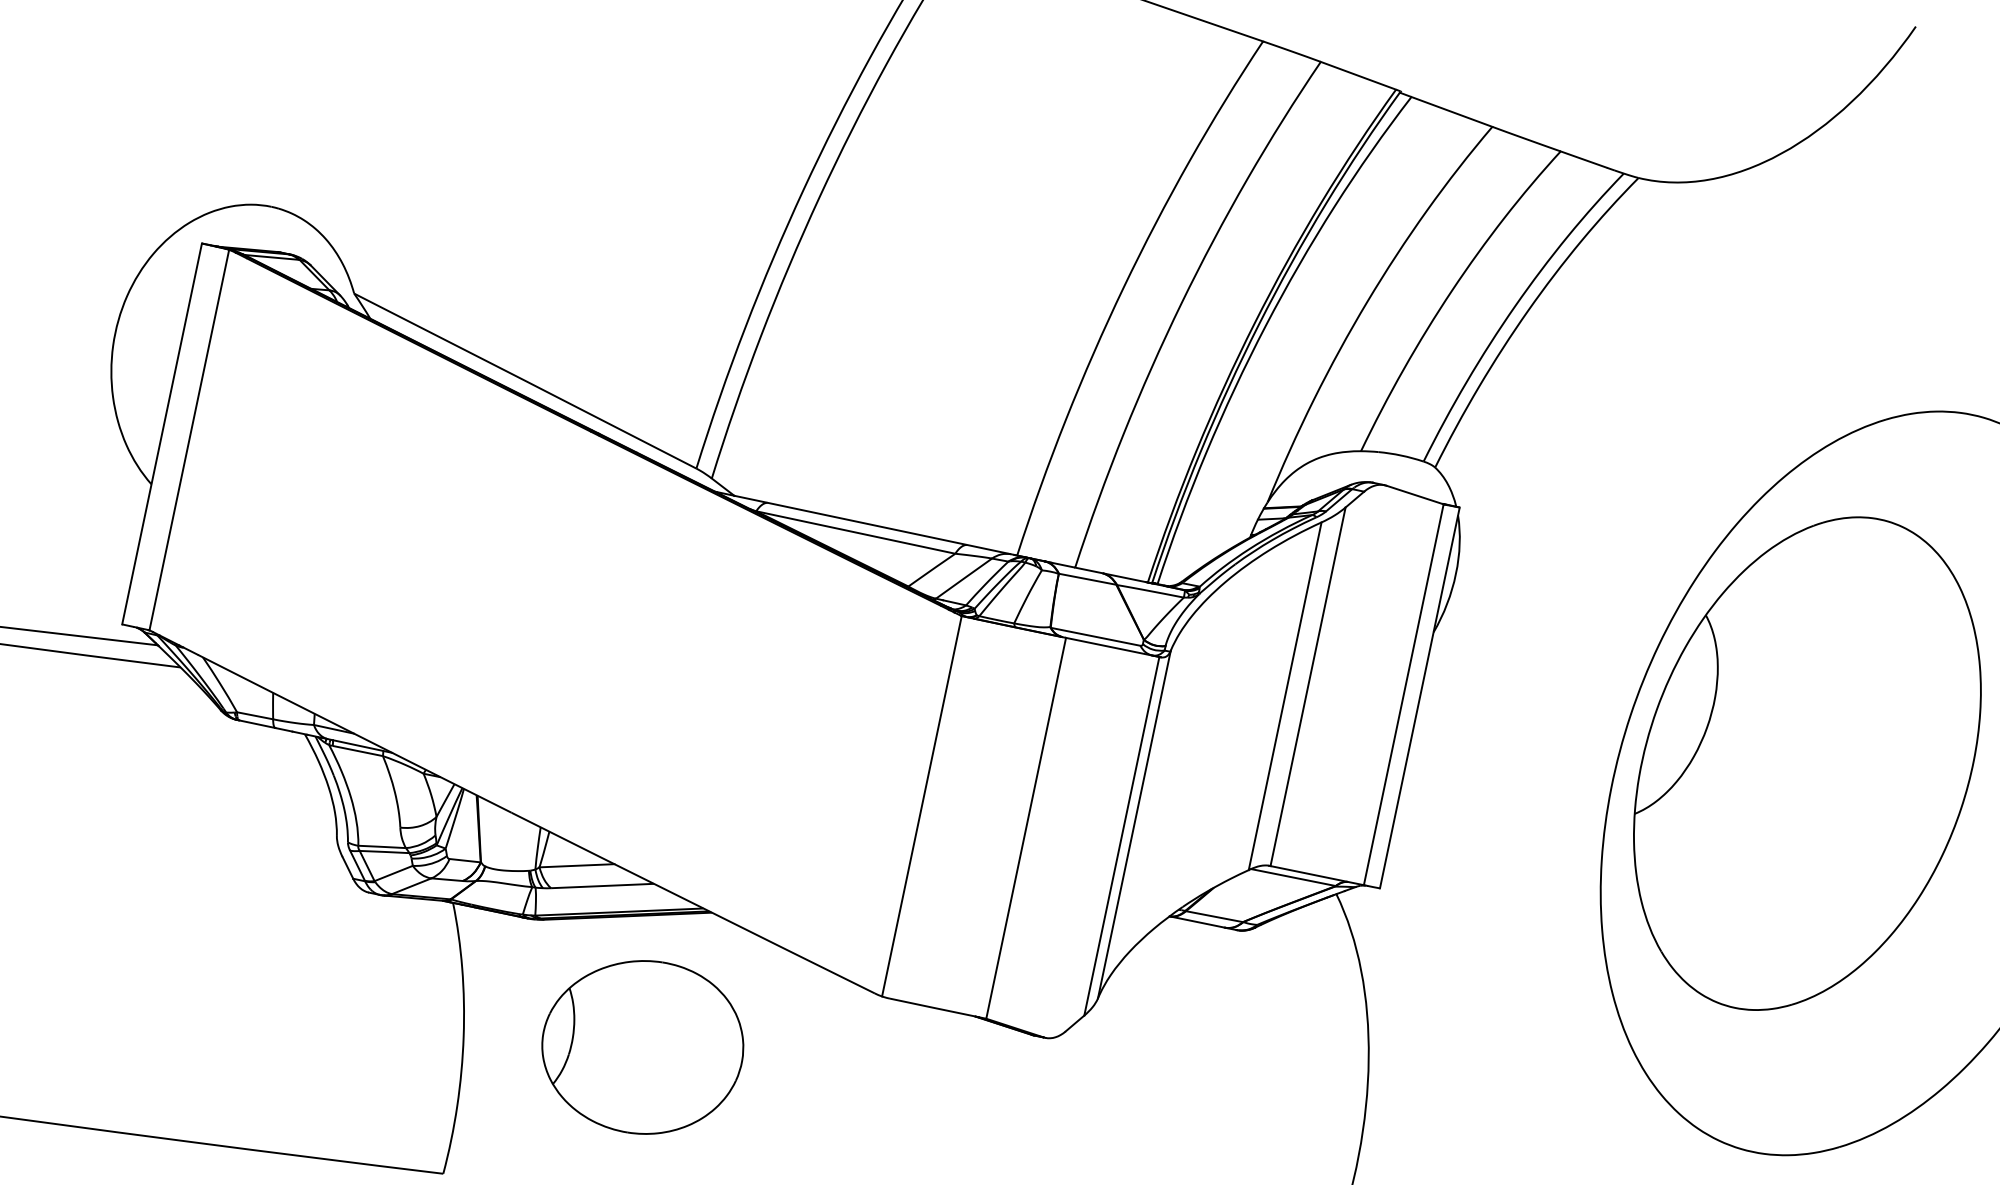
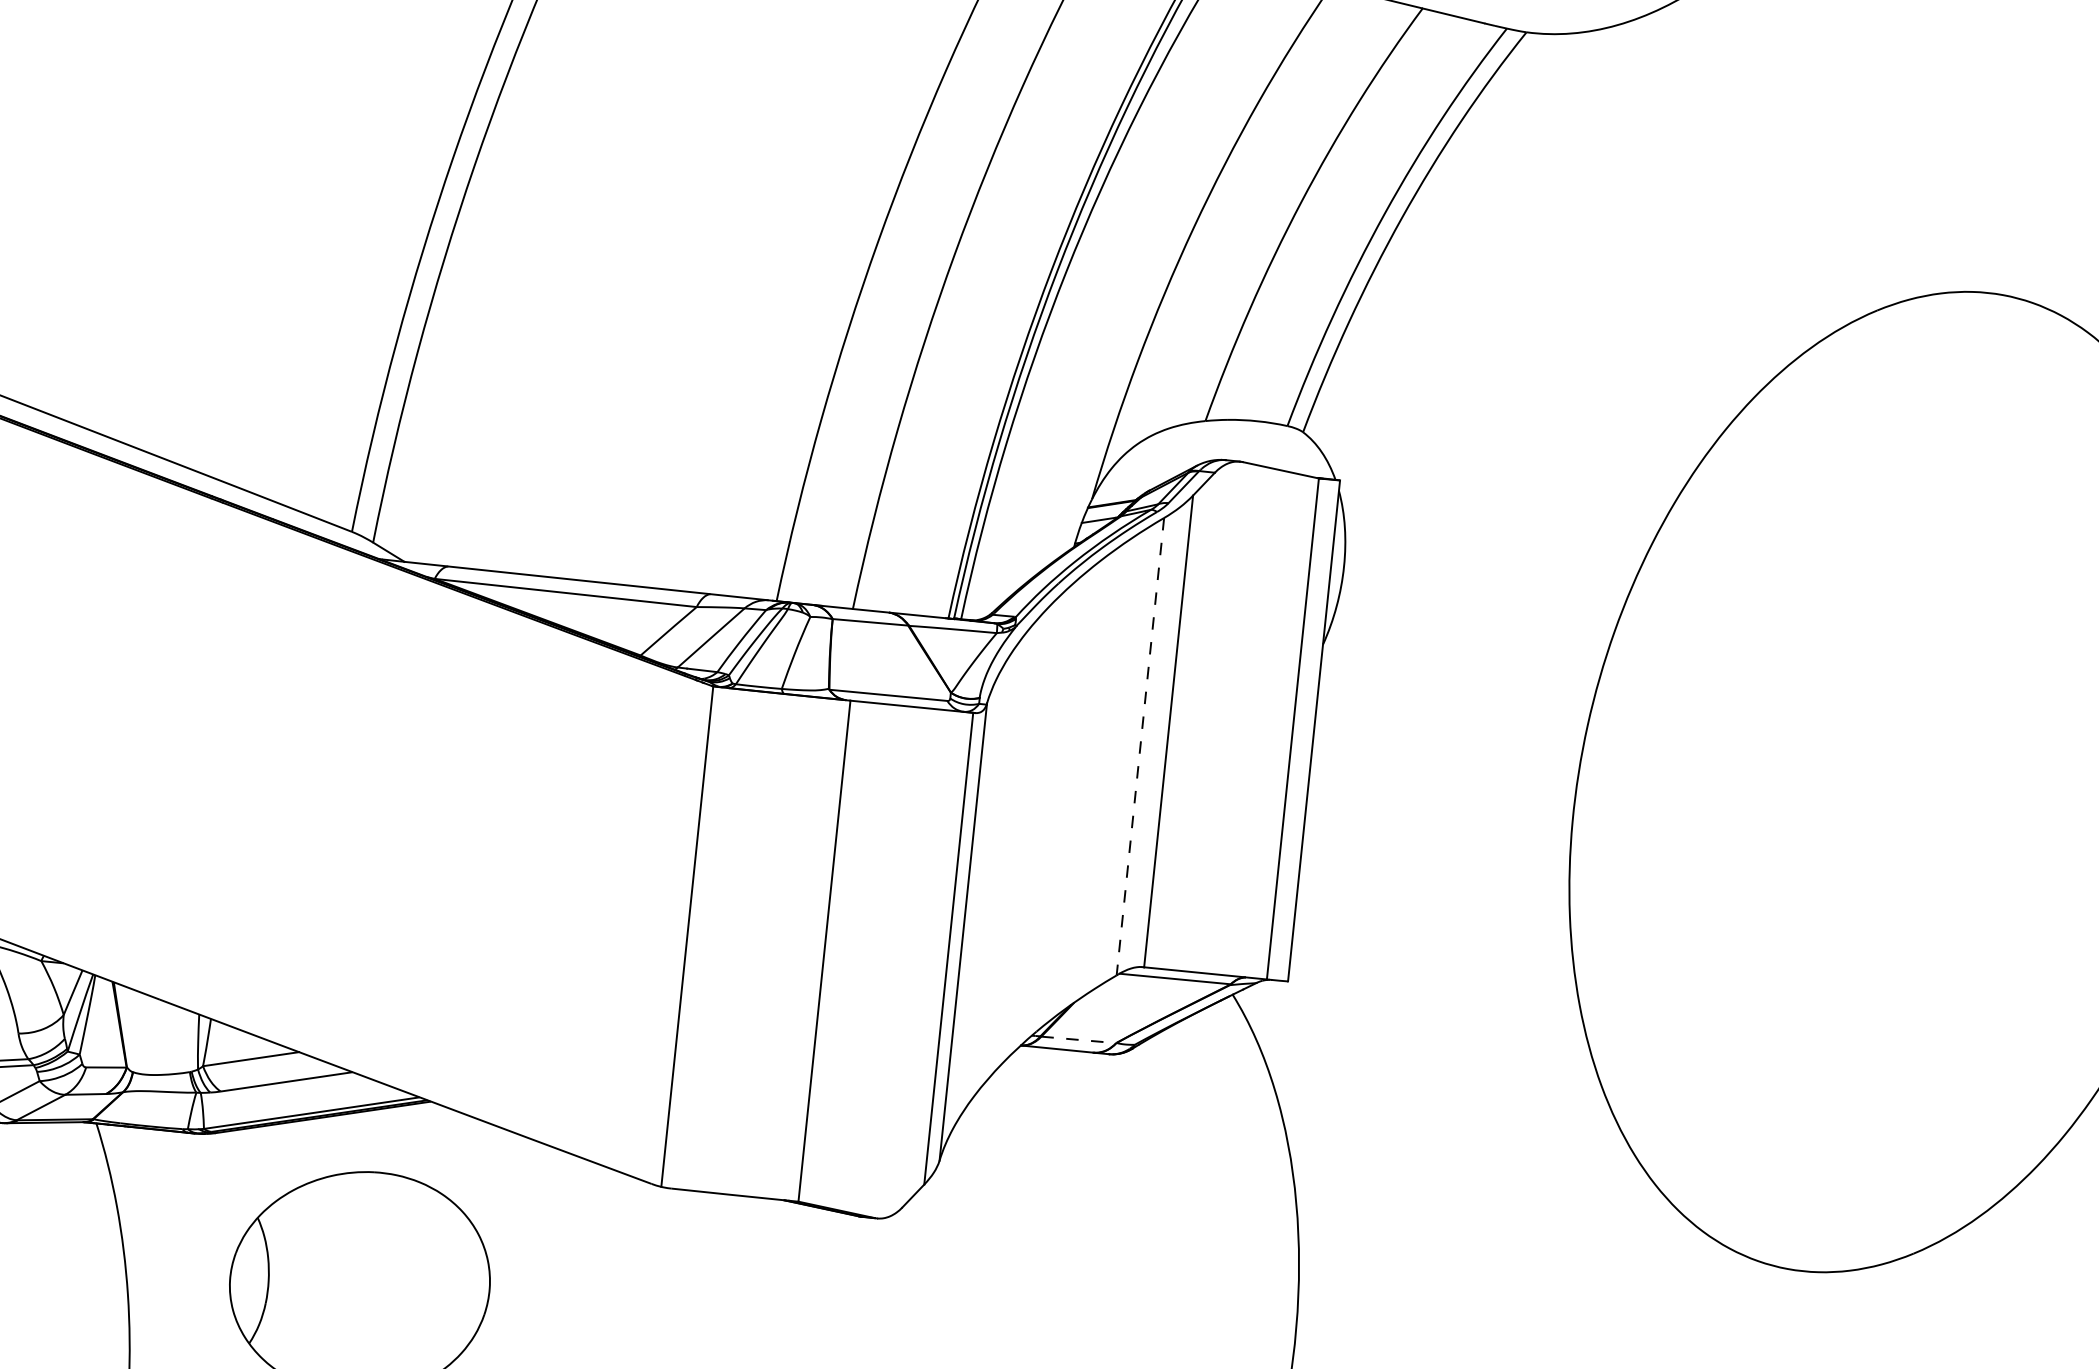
line: (1285, 696) -> (1140, 746), solid -> dashed
part: (1807, 763) -> (1821, 763), removed
line: (1214, 916) -> (1078, 1039), solid -> dashed

